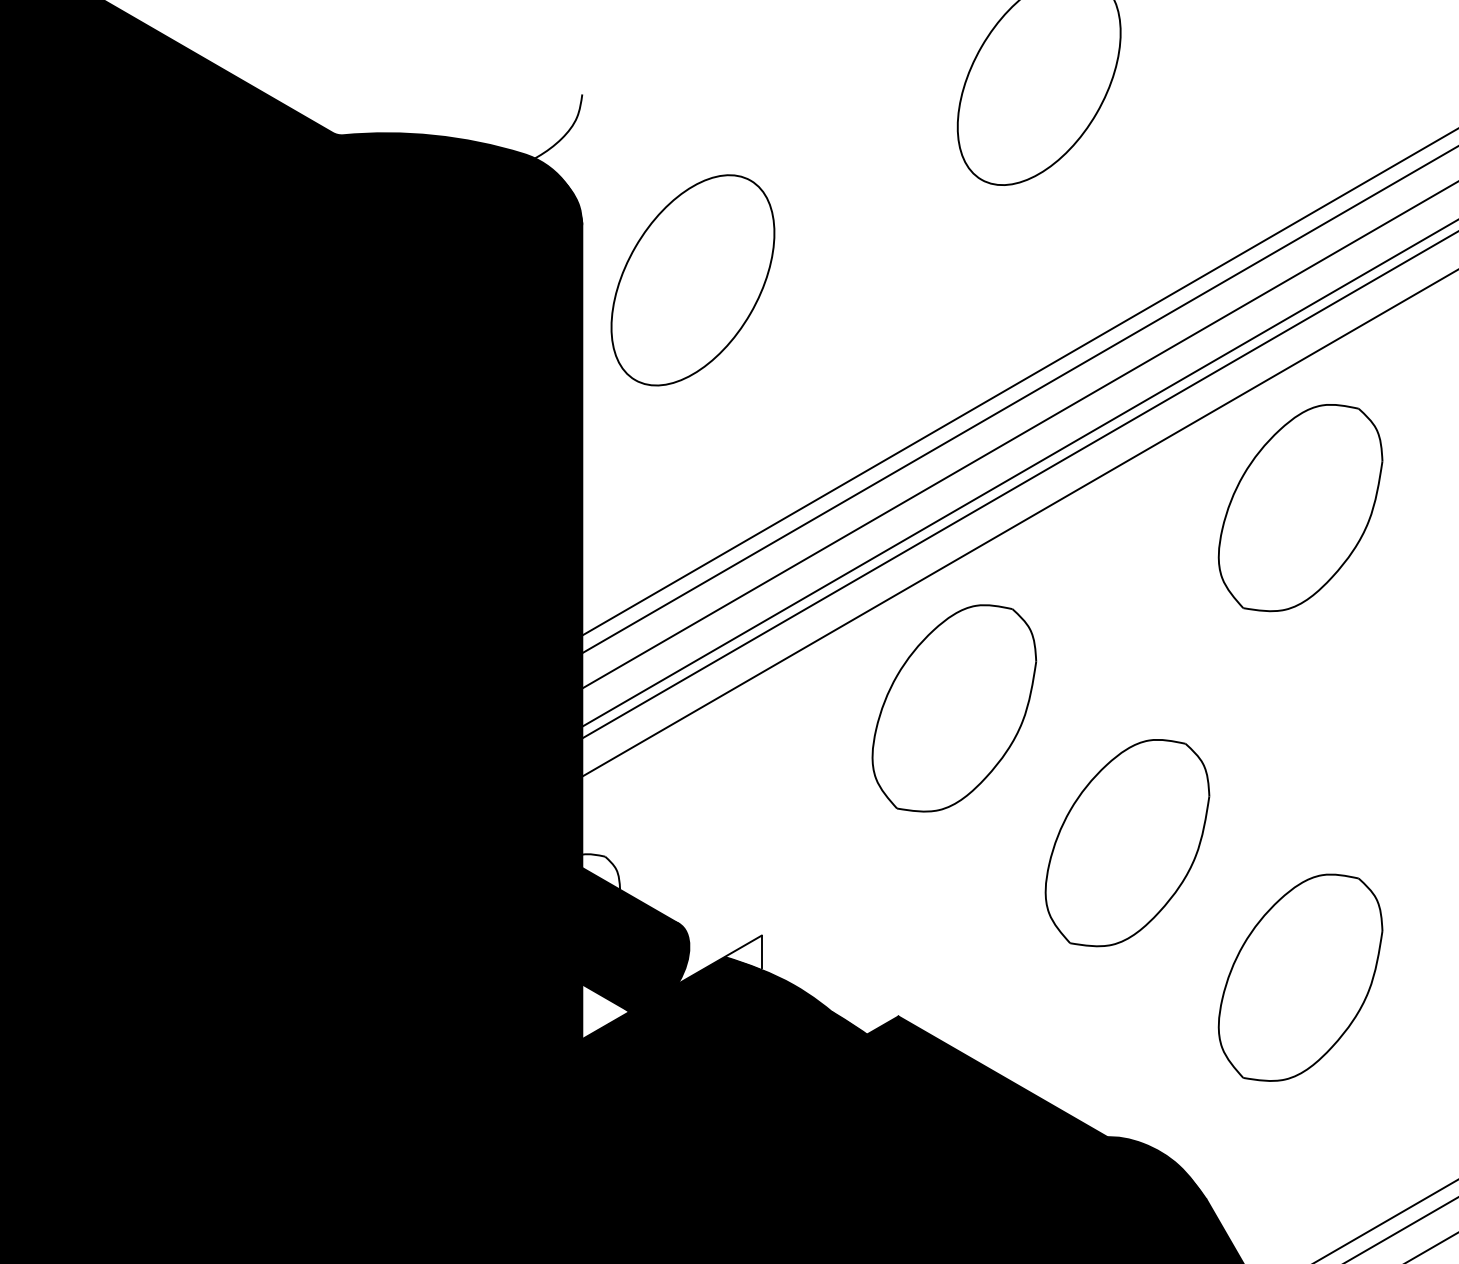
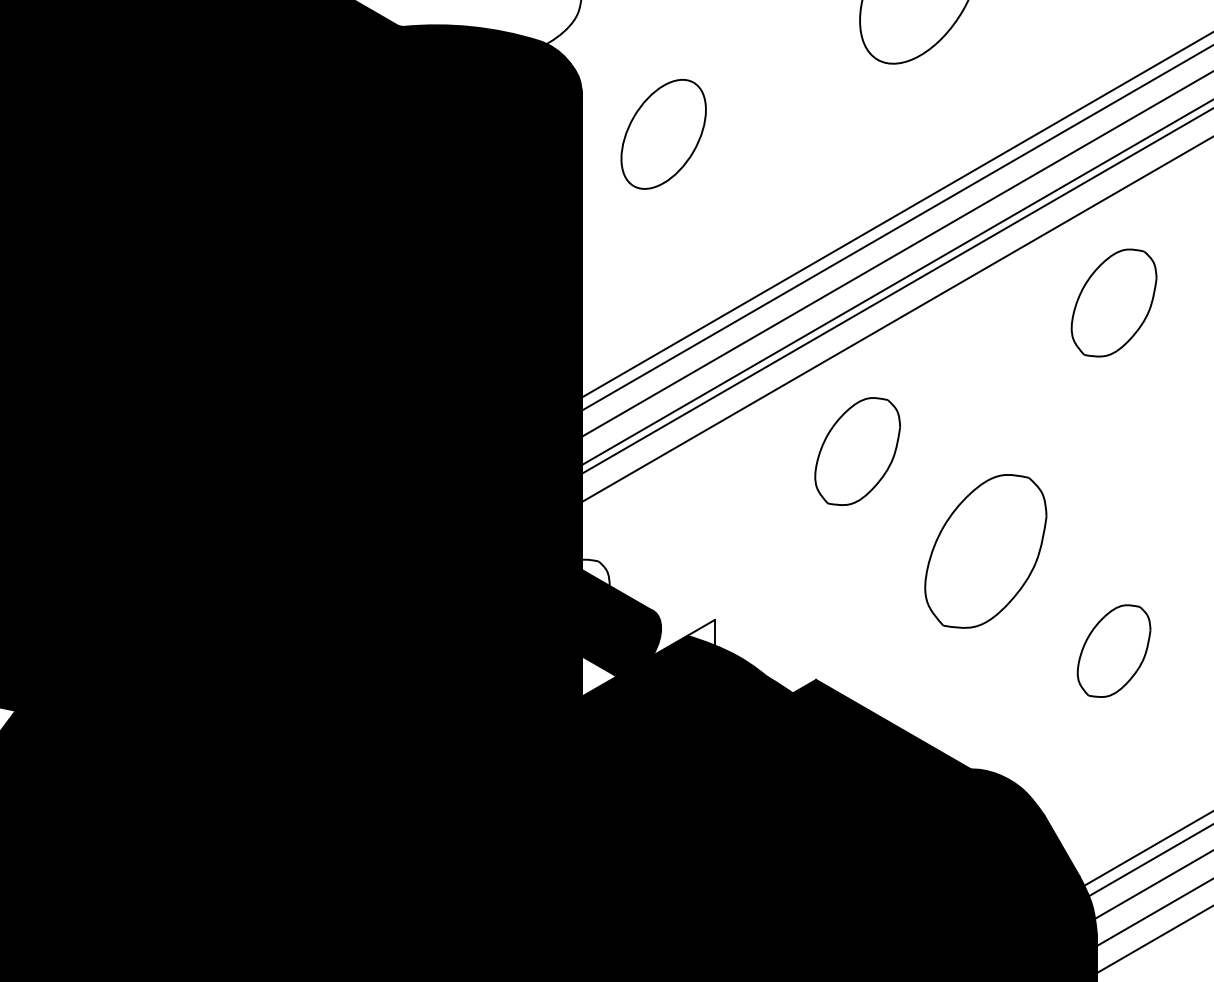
part: (692, 280) -> (663, 134), size x0.7
part: (1299, 507) -> (1113, 302), size x0.7
part: (954, 708) -> (857, 451), size x0.7
part: (1299, 976) -> (1113, 650), size x0.6

